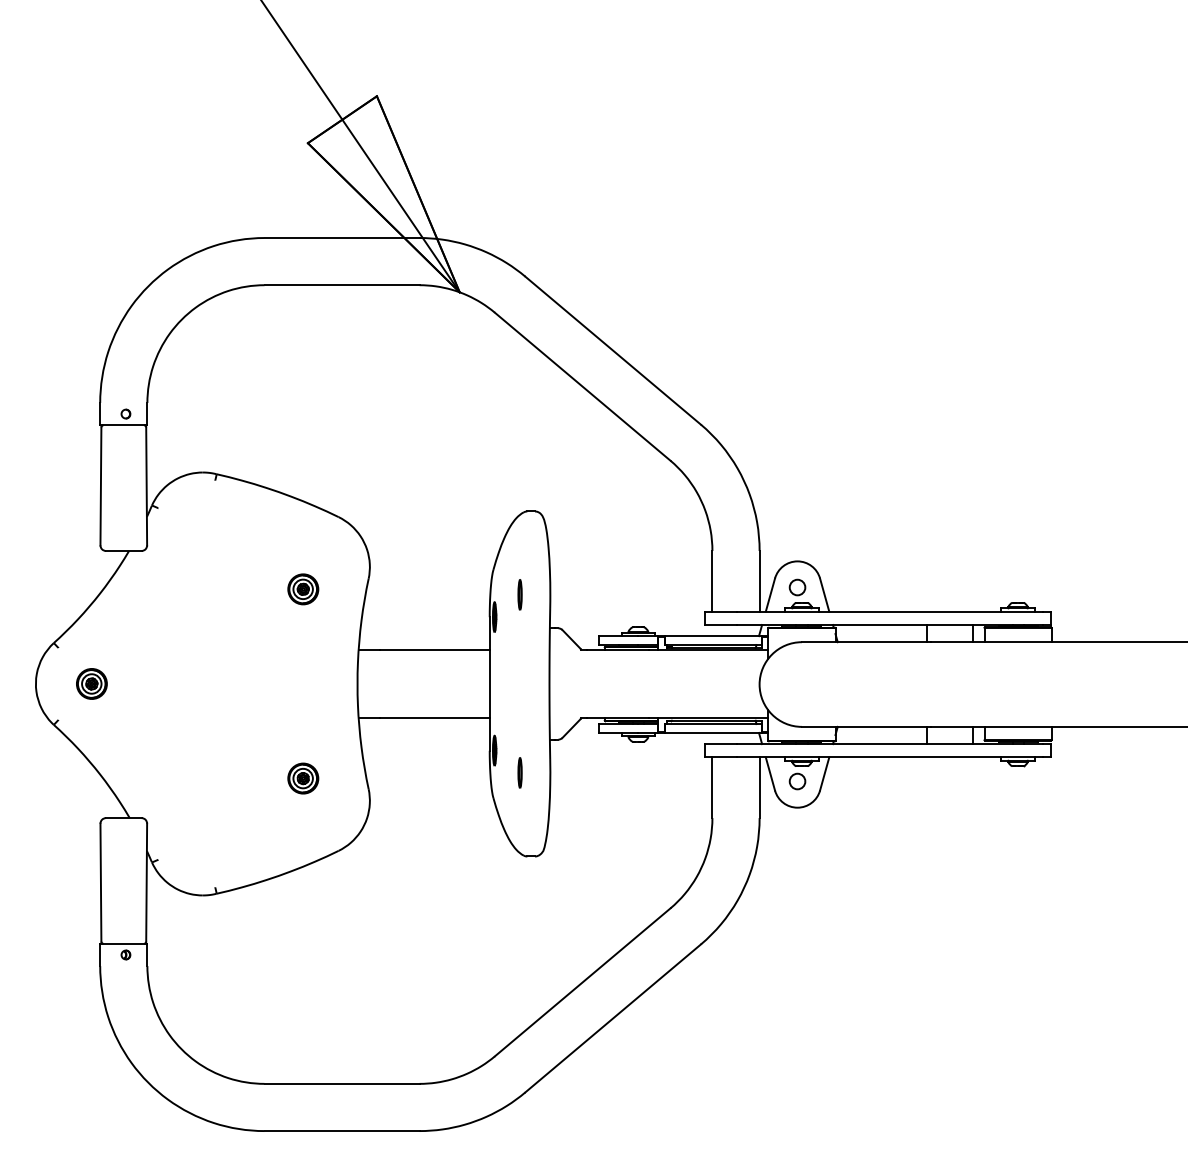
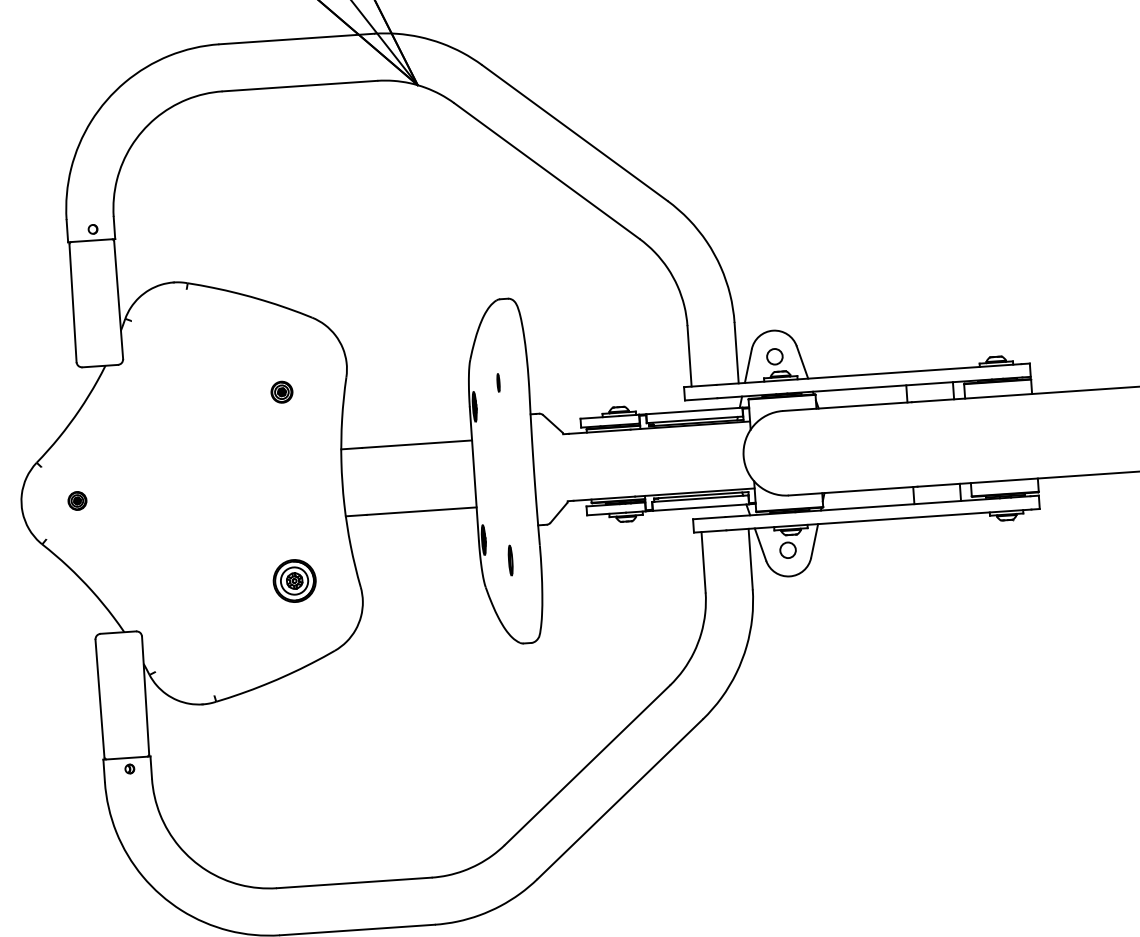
part: (303, 589) -> (282, 392), size x0.7
part: (519, 594) -> (497, 382), size x0.6
part: (91, 683) -> (77, 500), size x0.6
part: (303, 778) -> (294, 580), size x1.4

